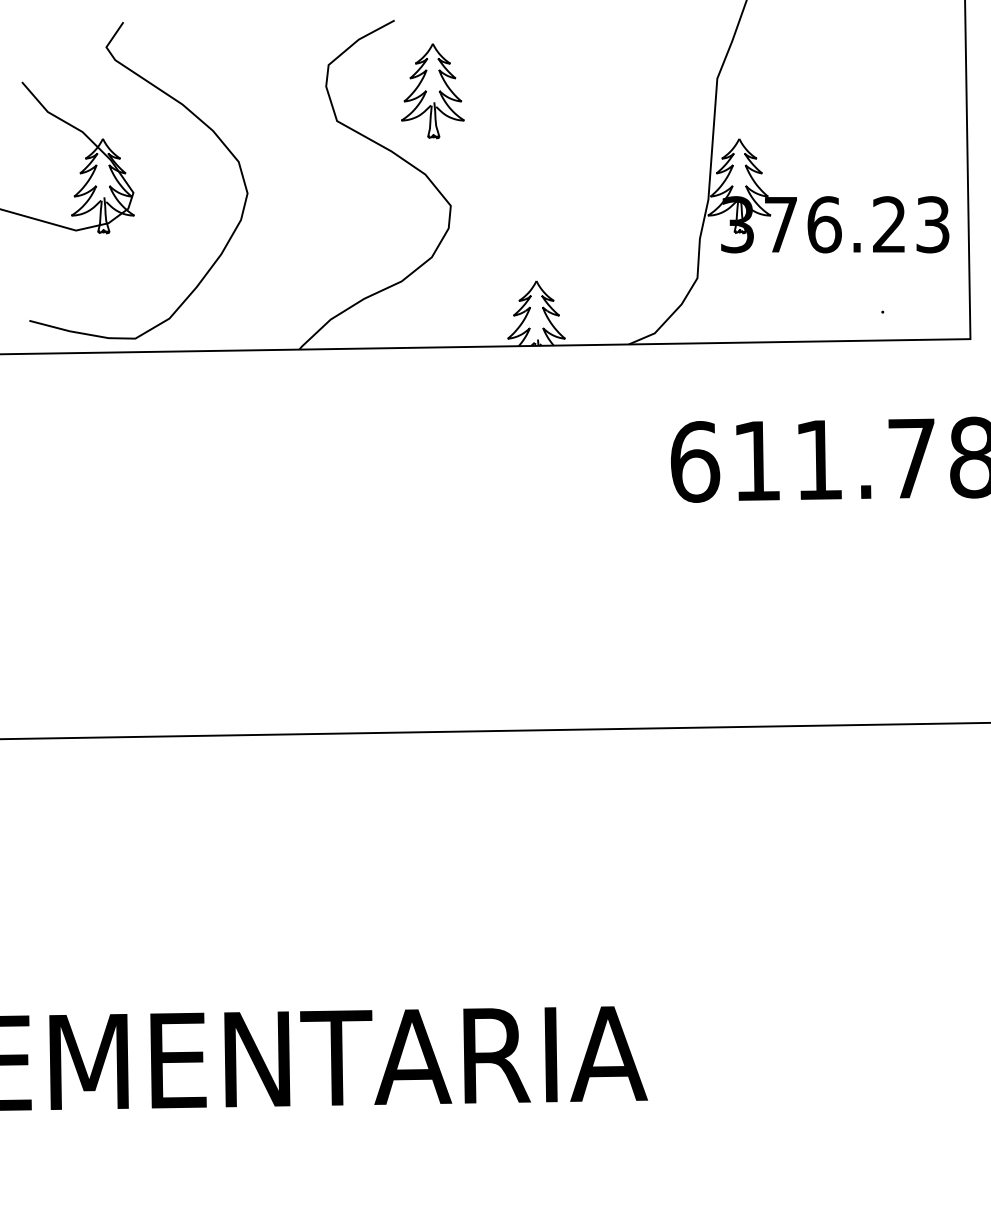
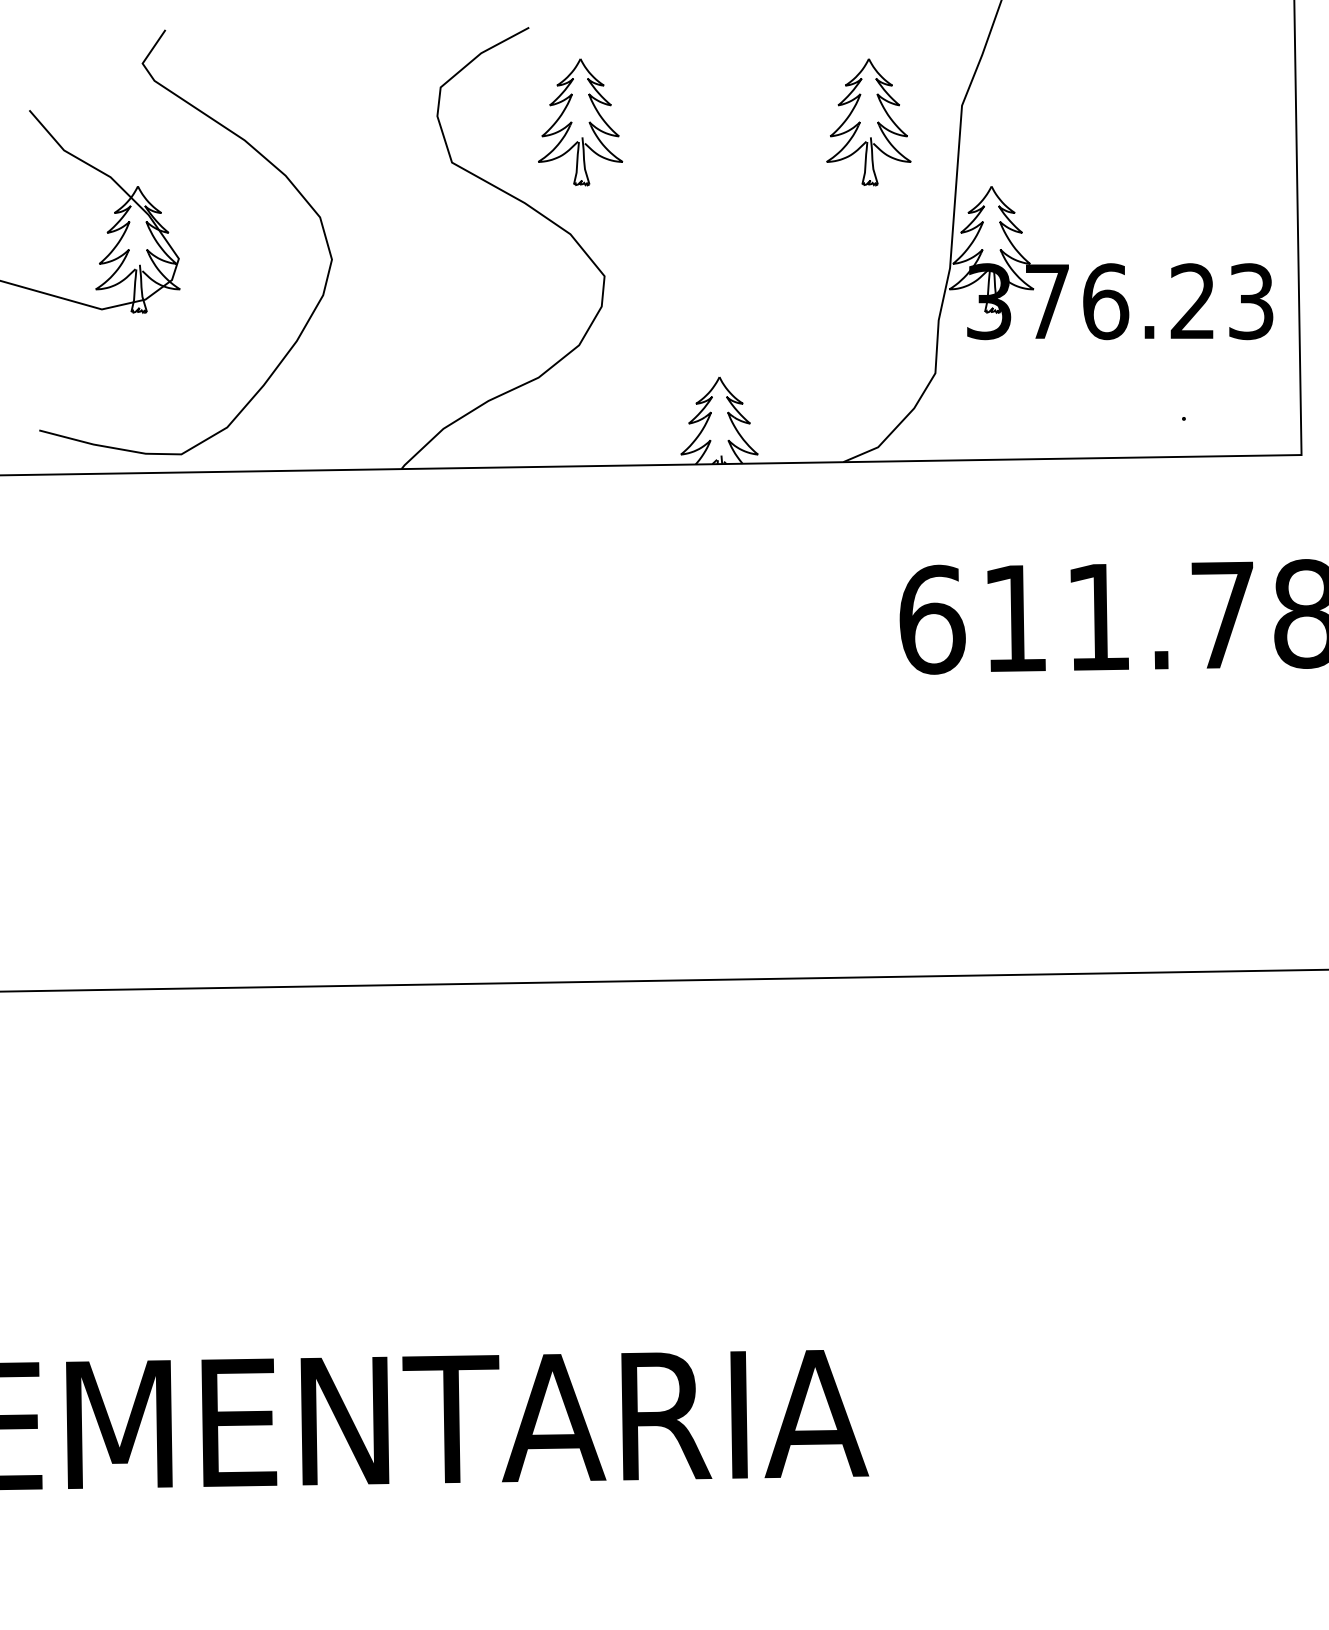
part: (647, 91) -> (868, 122), added

